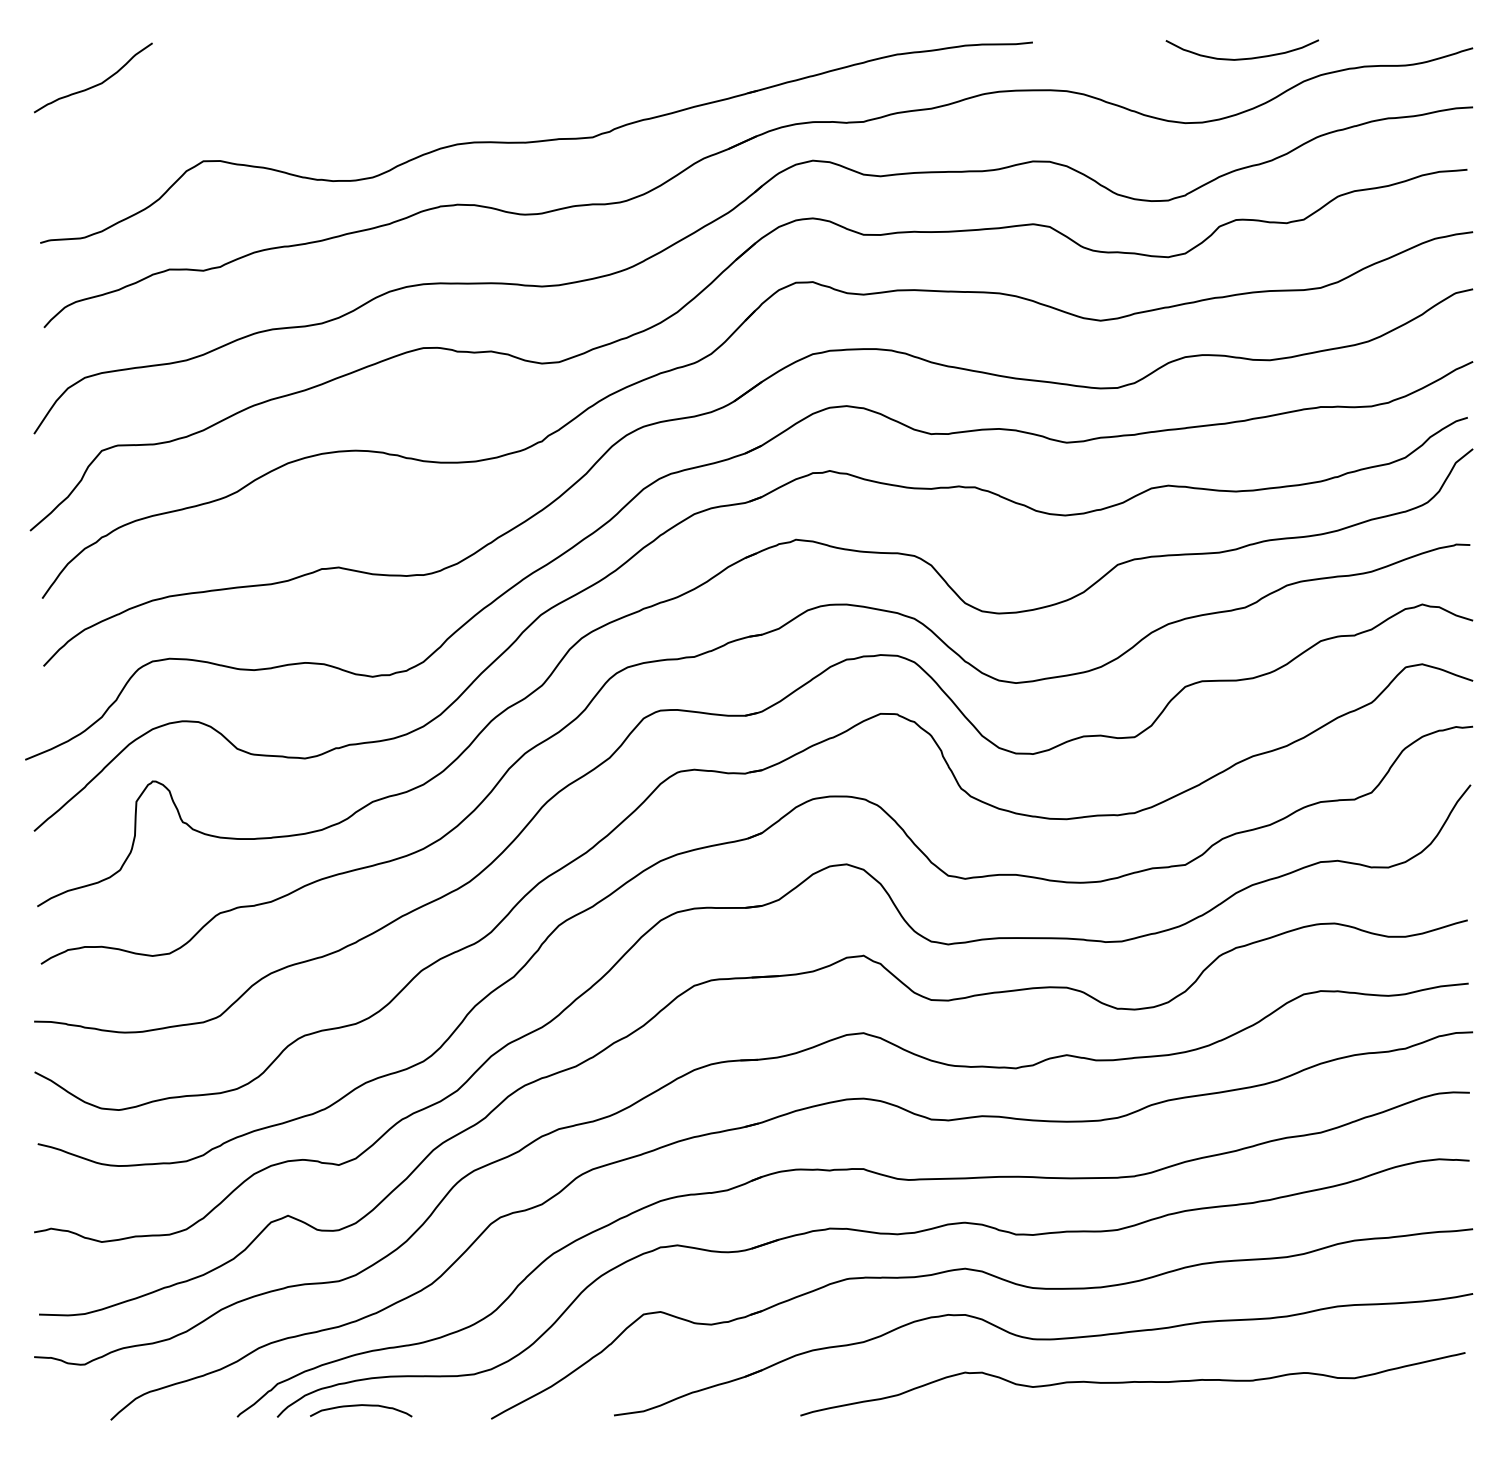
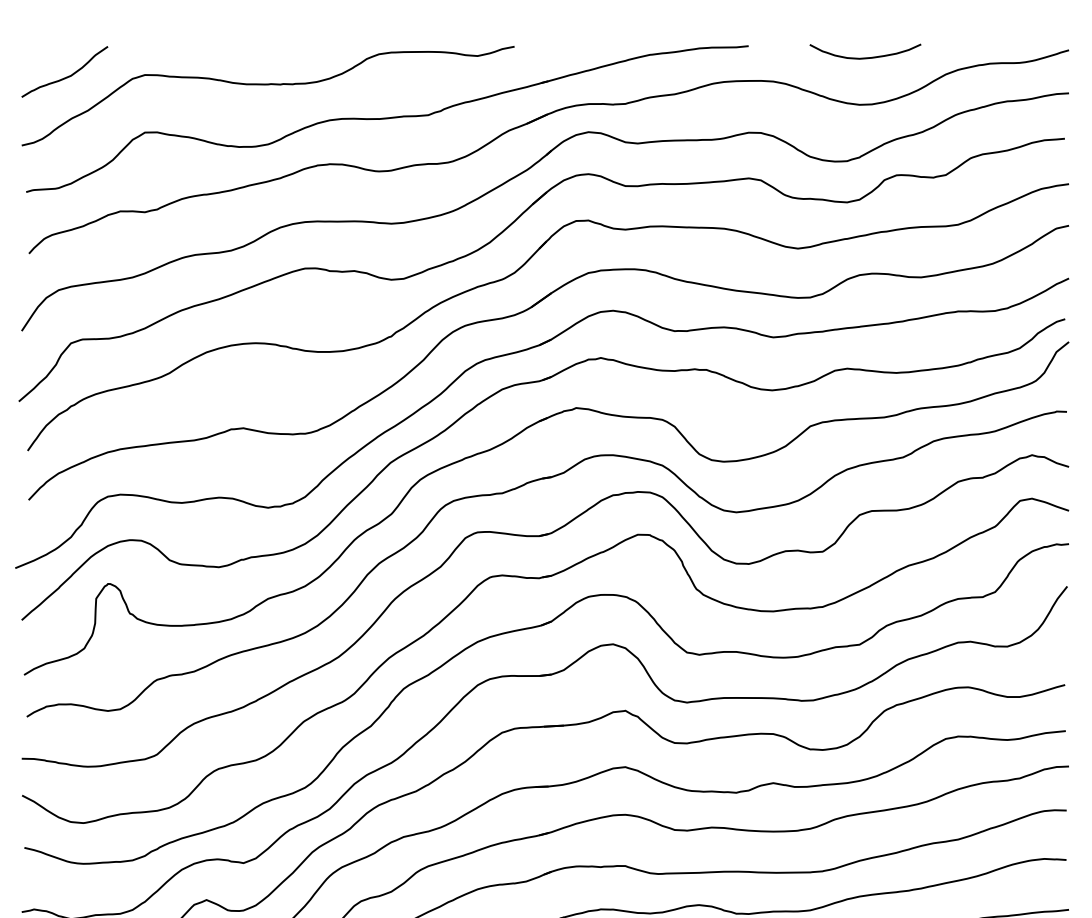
curve: (1242, 58) -> (865, 57), moved
curve: (371, 96) -> (267, 85), added

